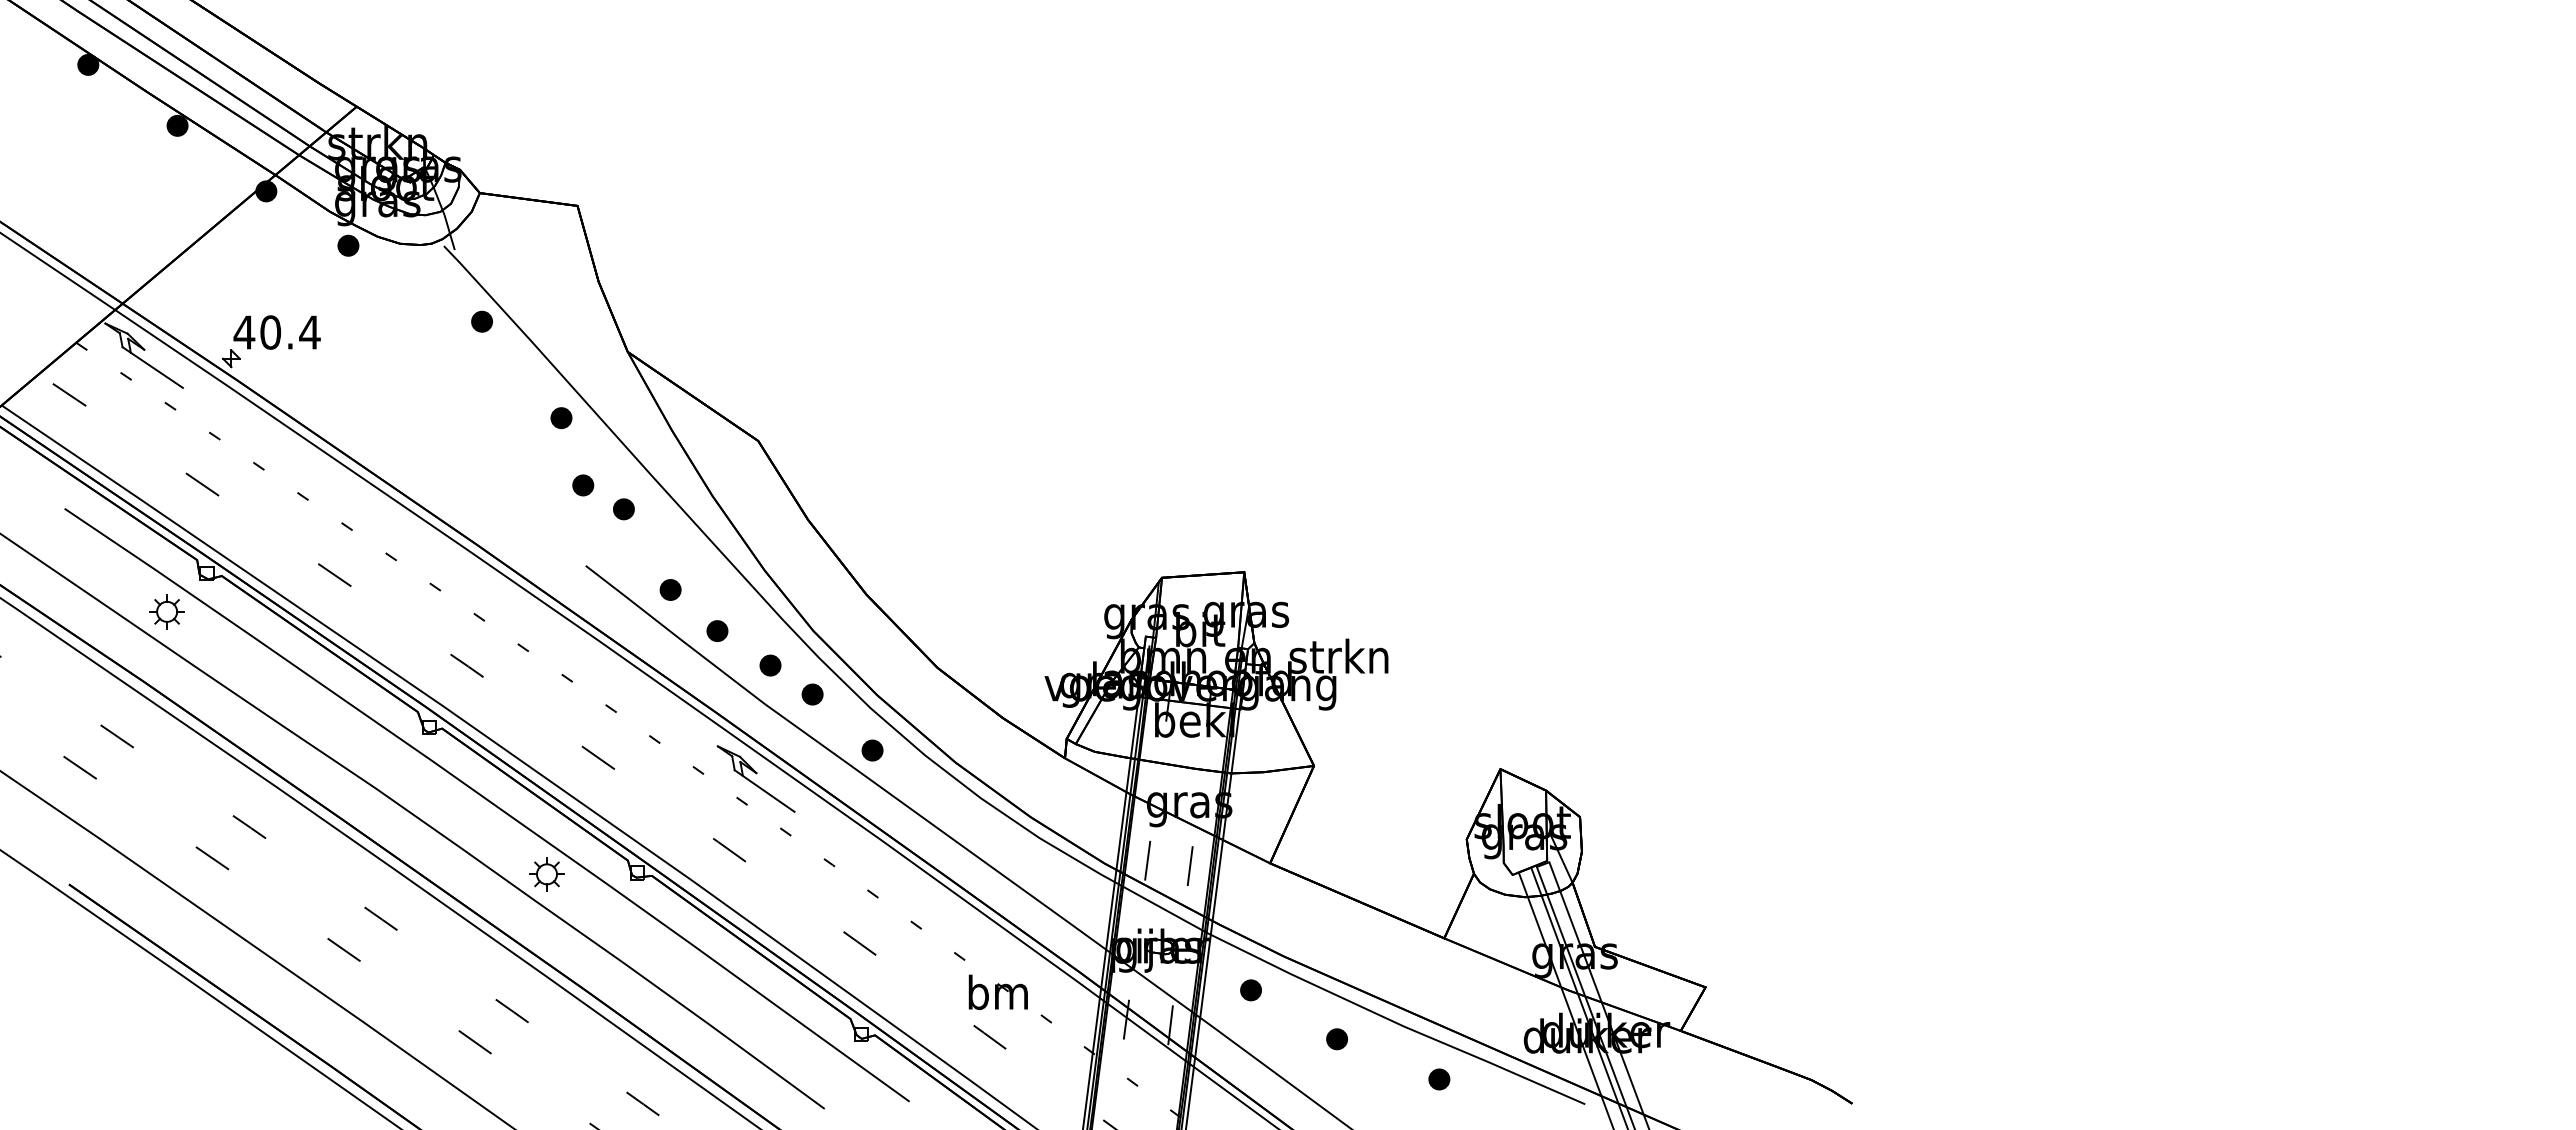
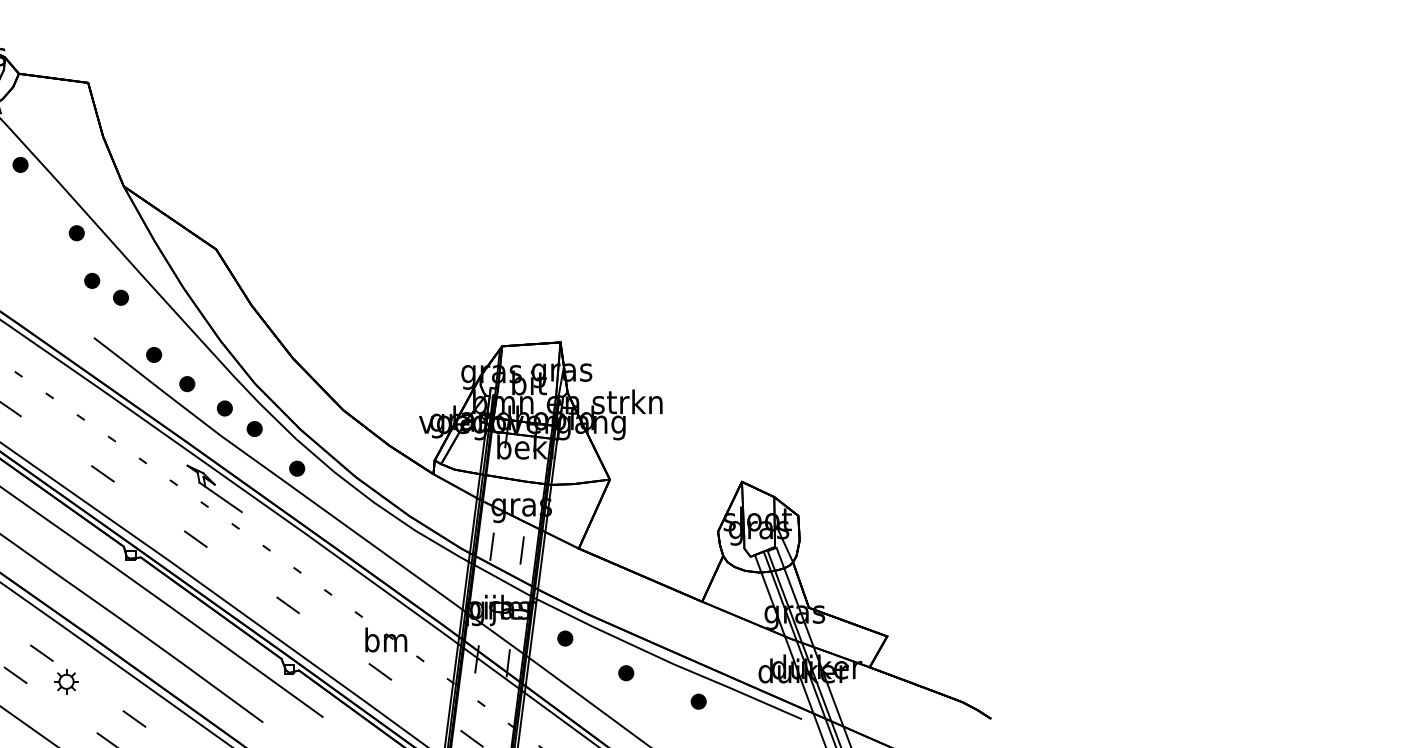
part: (546, 874) -> (66, 681), moved

